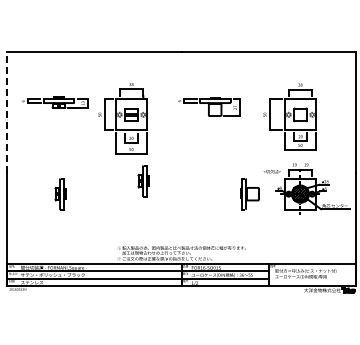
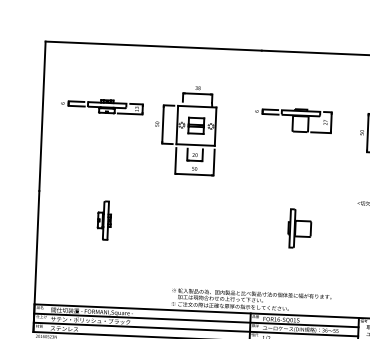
line: (7, 111) -> (42, 115), dashed -> solid
part: (143, 181) -> (207, 209), removed
part: (249, 194) -> (299, 229), moved

